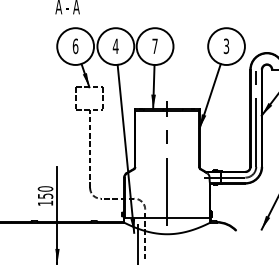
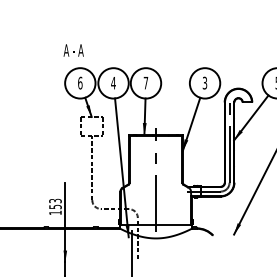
text: (45, 188) -> (55, 200), 150 -> 153

